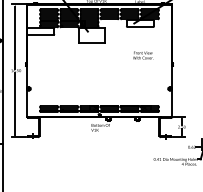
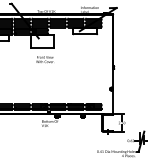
text: (143, 55) -> (45, 59), moved

